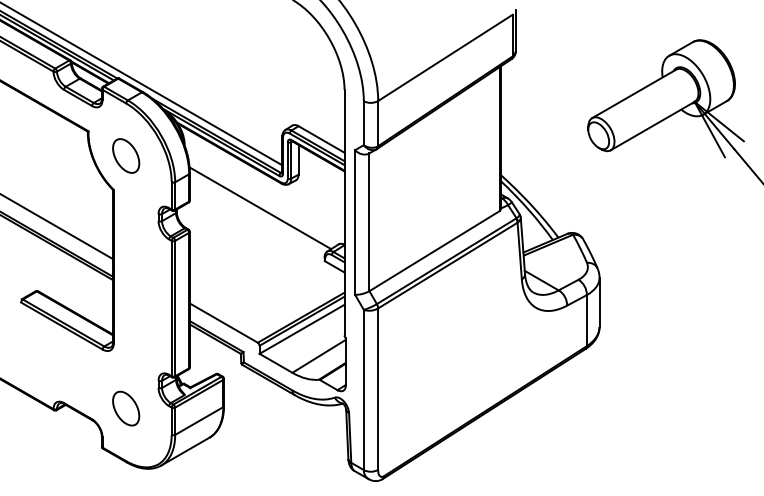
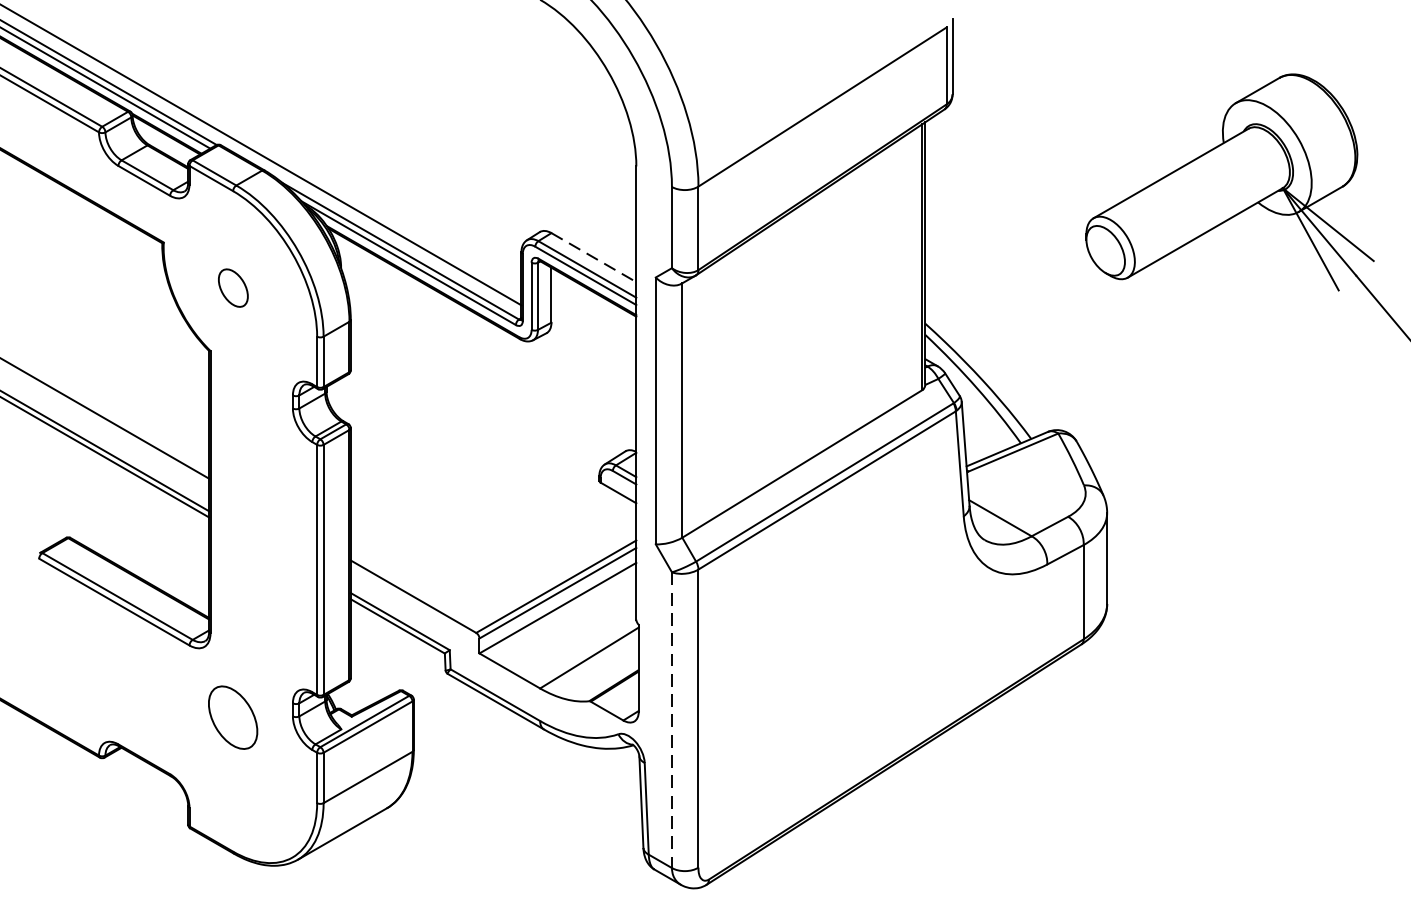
line: (321, 139) -> (593, 257), solid -> dashed
part: (126, 155) -> (233, 287), size x0.6
line: (260, 208) -> (481, 385), removed
line: (363, 390) -> (671, 721), solid -> dashed
part: (126, 408) -> (233, 717), moved

